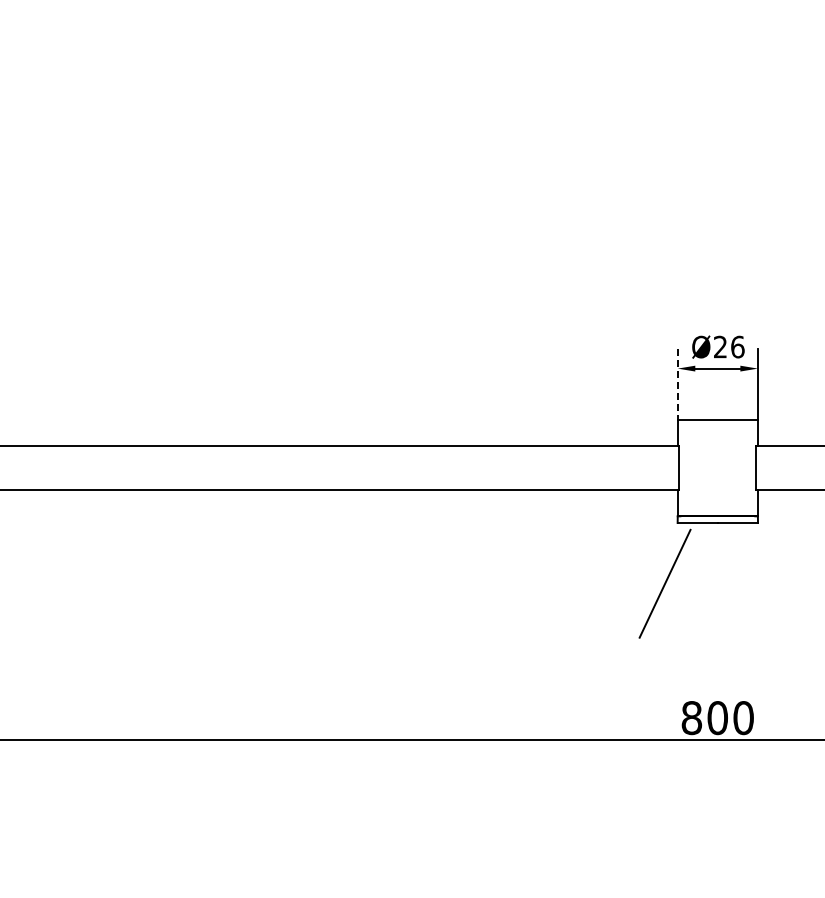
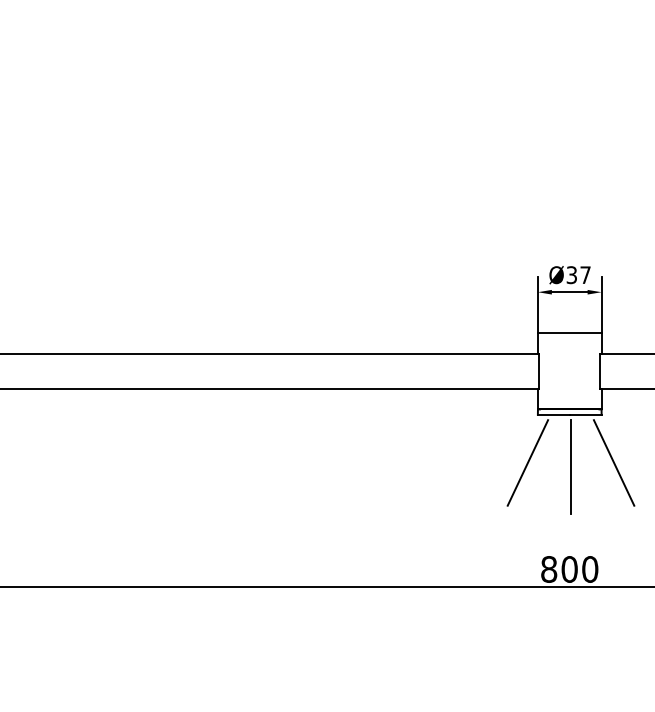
text: (729, 346) -> (579, 274), Ø26 -> Ø37
line: (677, 384) -> (537, 304), dashed -> solid
line: (773, 583) -> (613, 462), added
line: (719, 588) -> (571, 466), added

